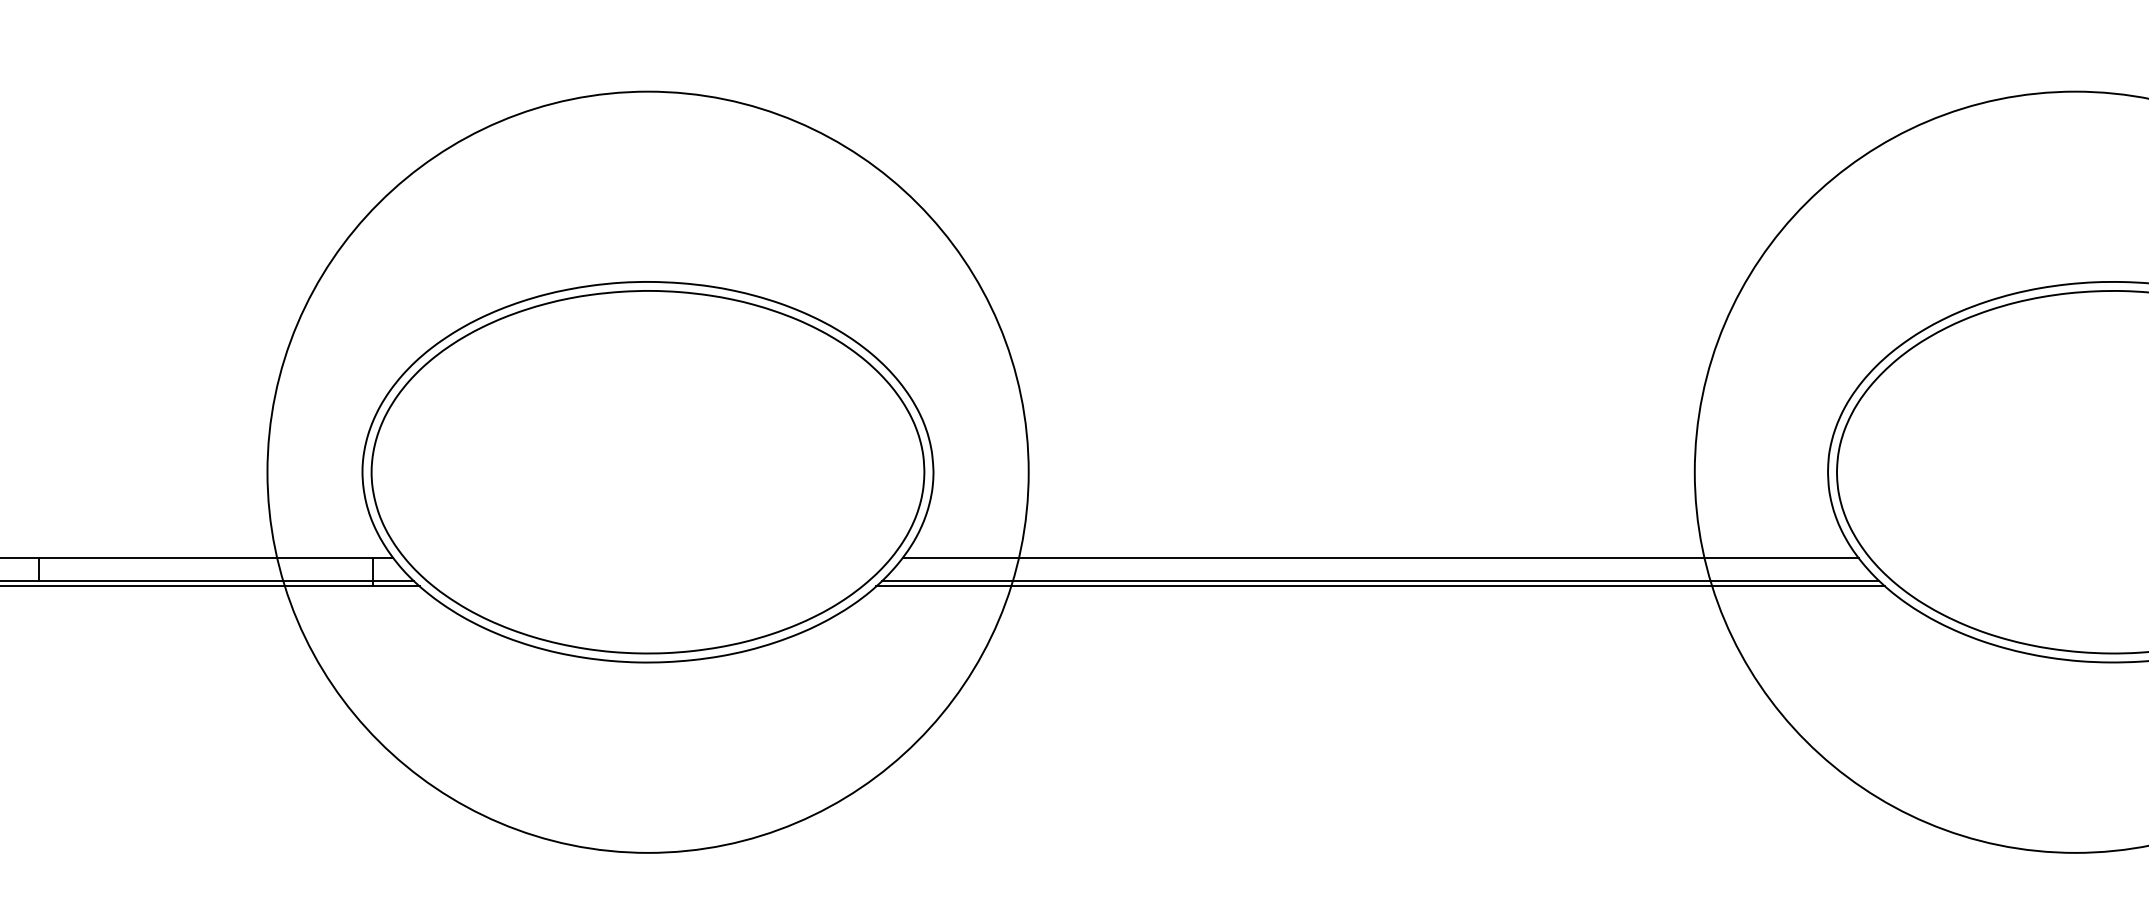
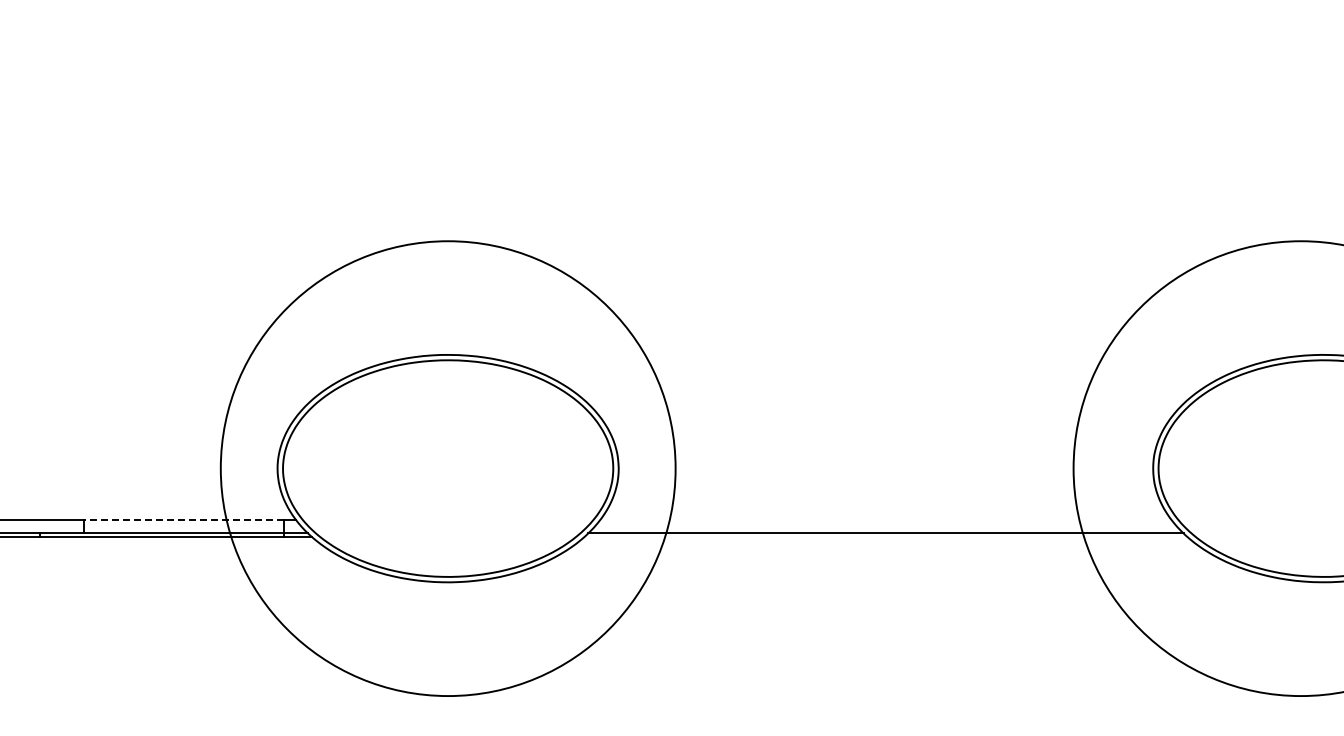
line: (206, 557) -> (184, 519), solid -> dashed
line: (1379, 557) -> (885, 519), removed
line: (1379, 585) -> (885, 536), removed

